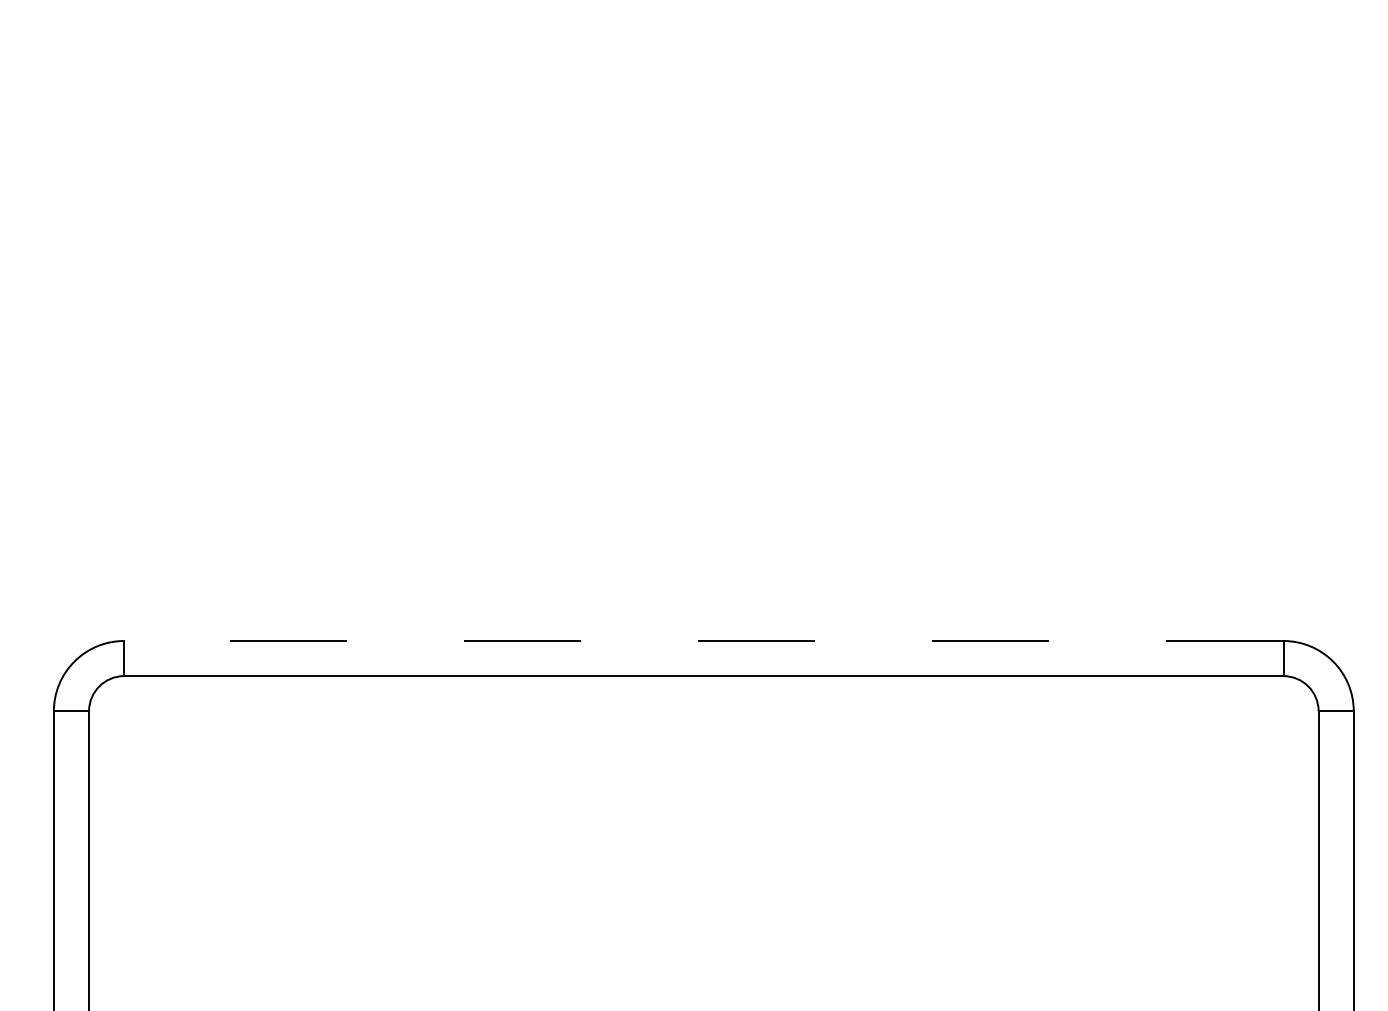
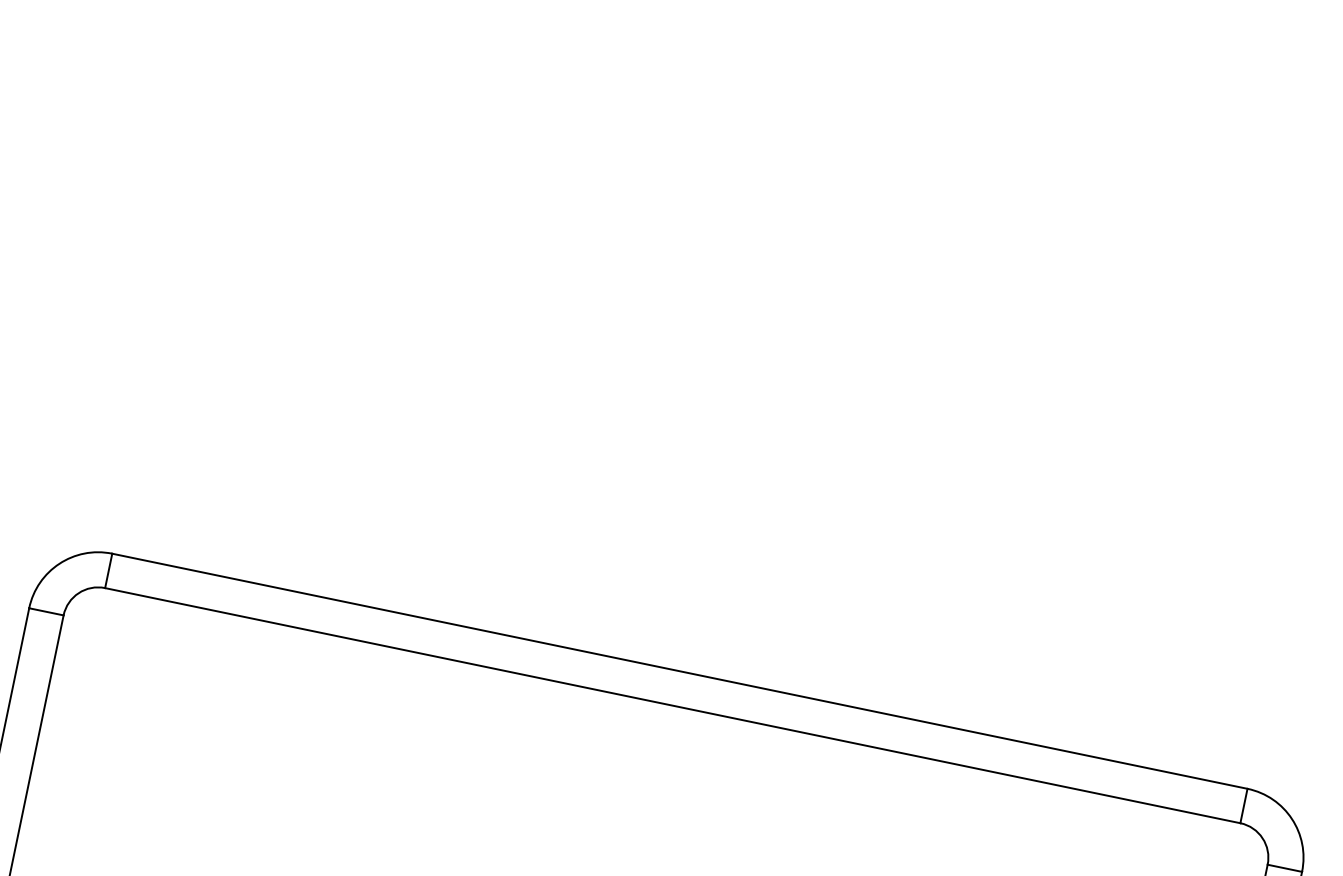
line: (703, 641) -> (679, 671), dashed -> solid

